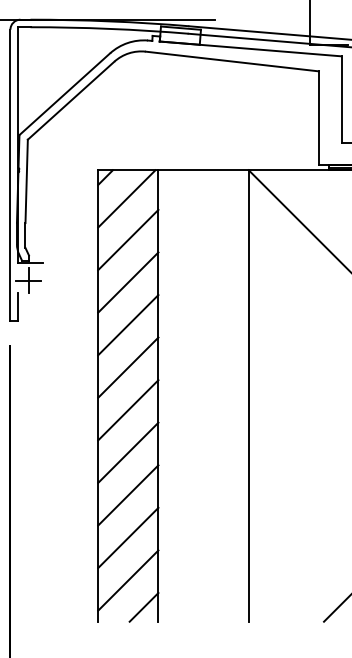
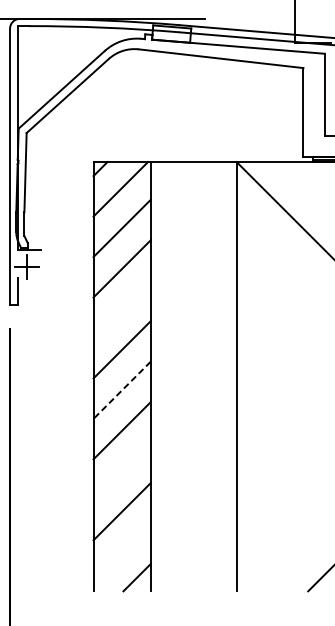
line: (128, 325) -> (122, 309), removed
line: (128, 410) -> (122, 390), solid -> dashed
line: (128, 495) -> (122, 471), removed
line: (128, 580) -> (122, 552), removed

